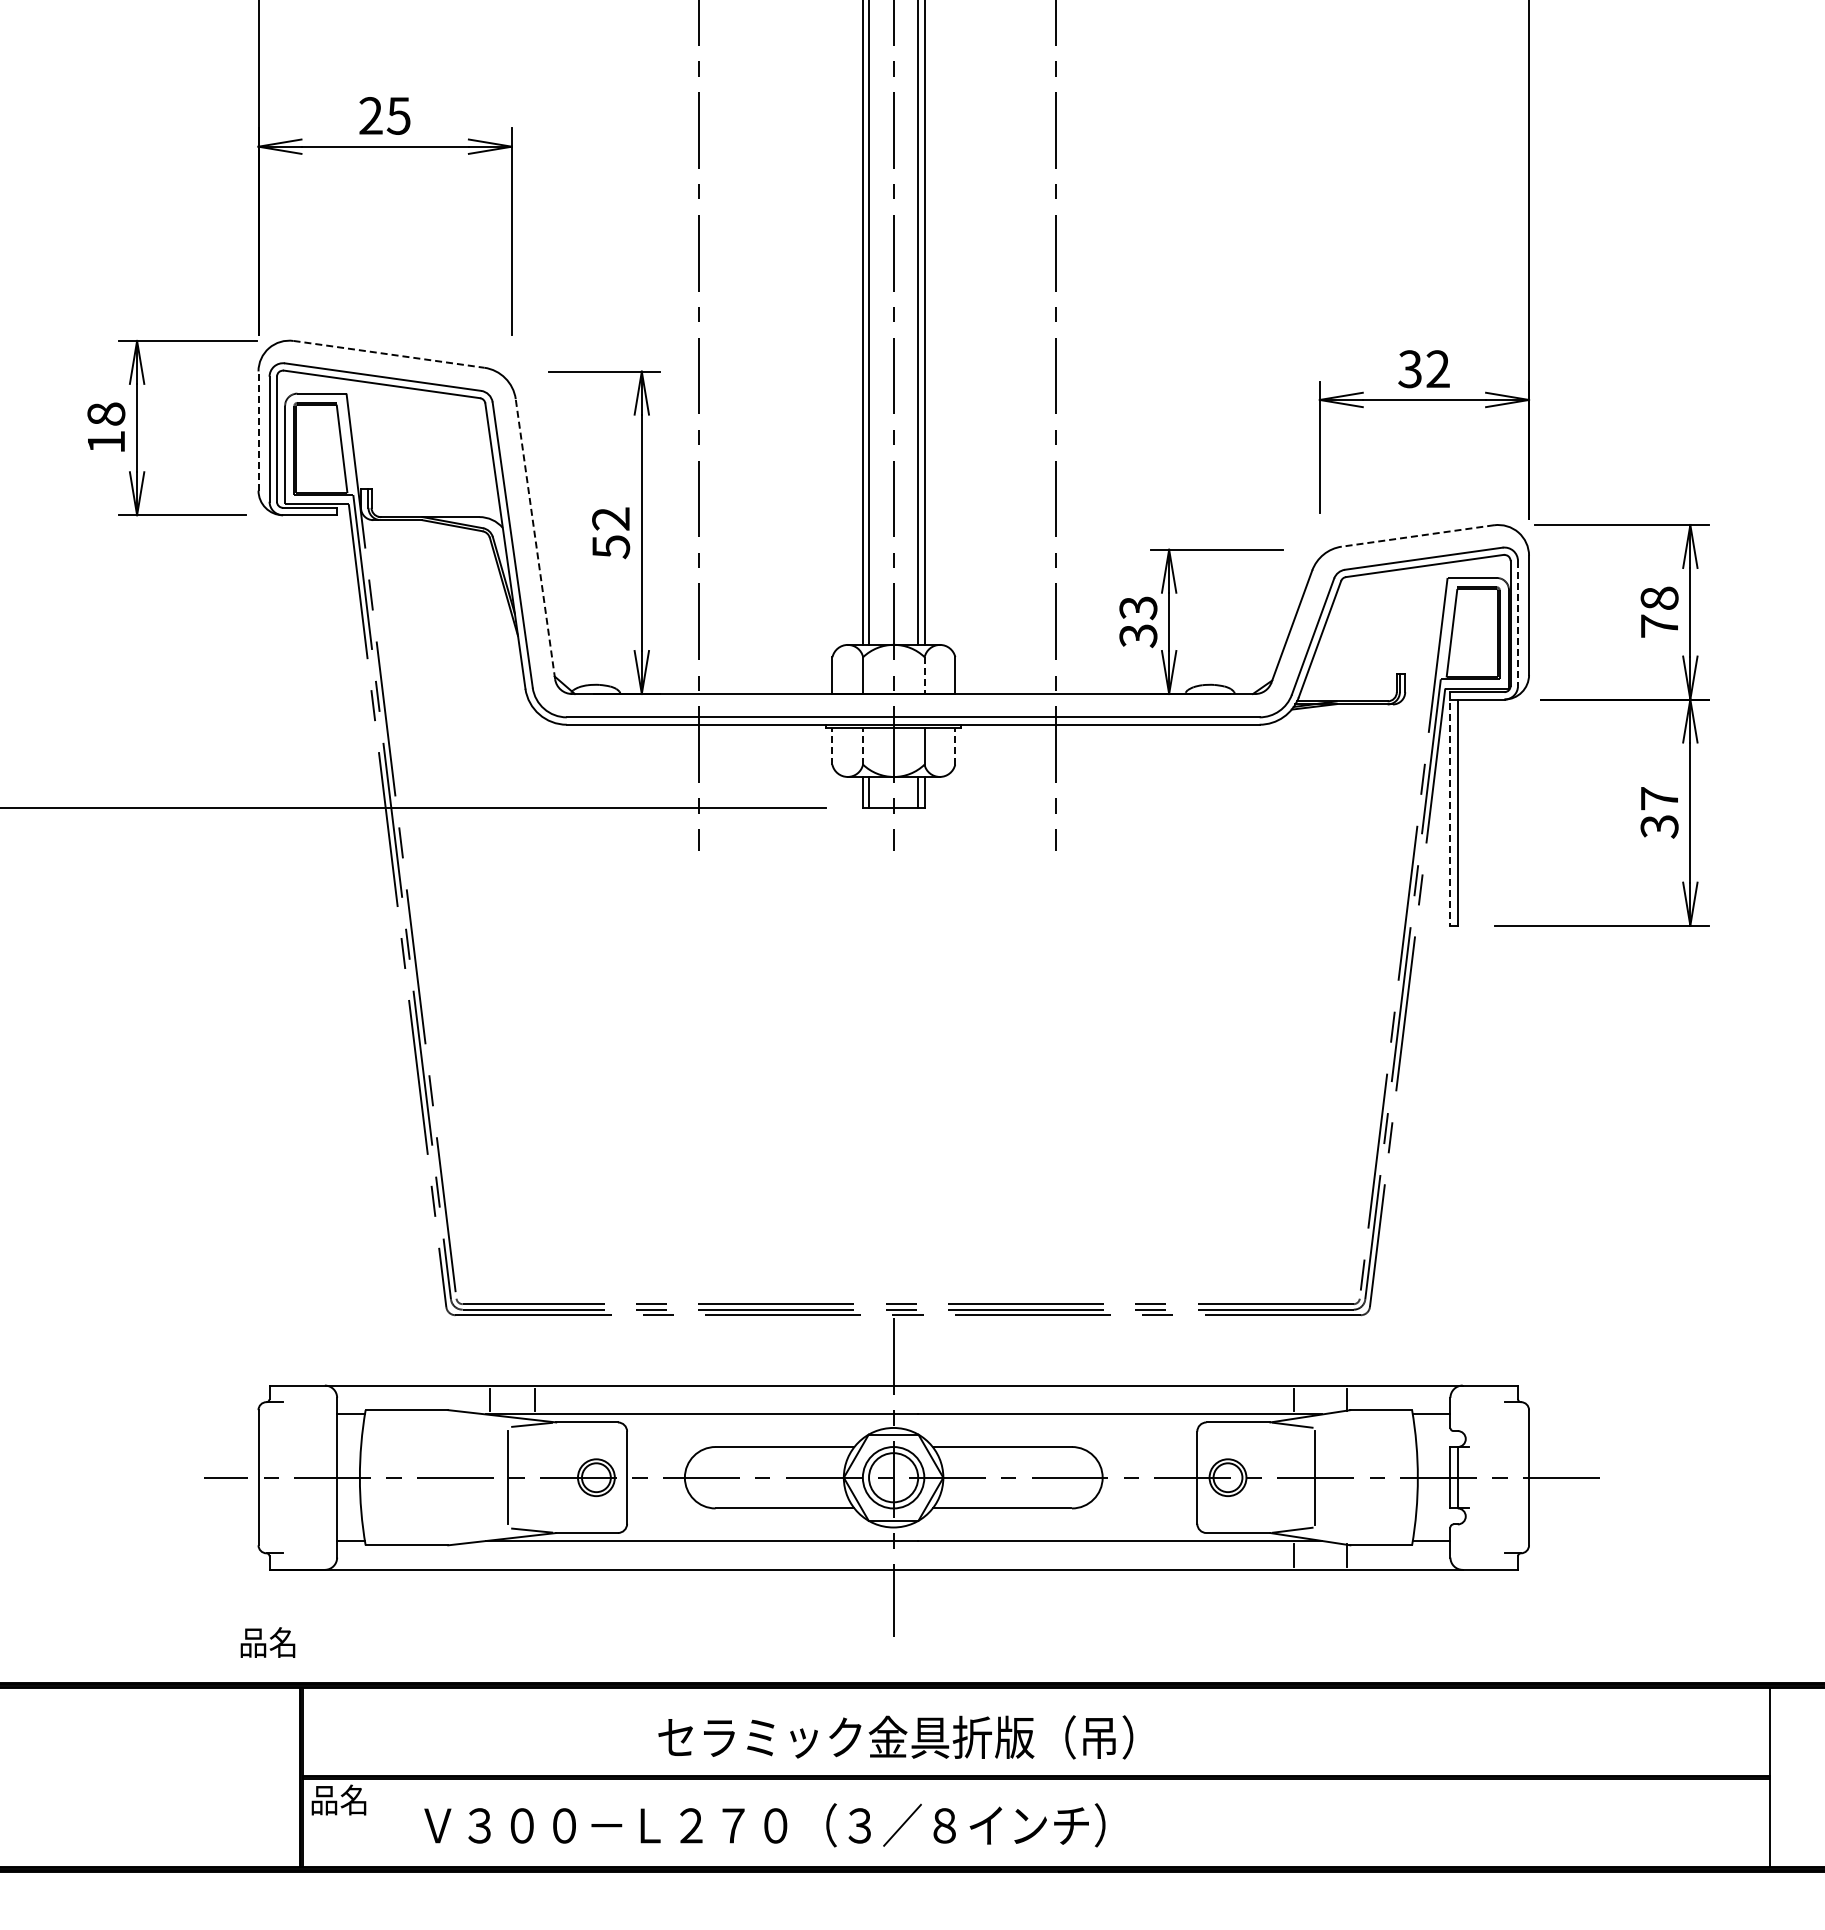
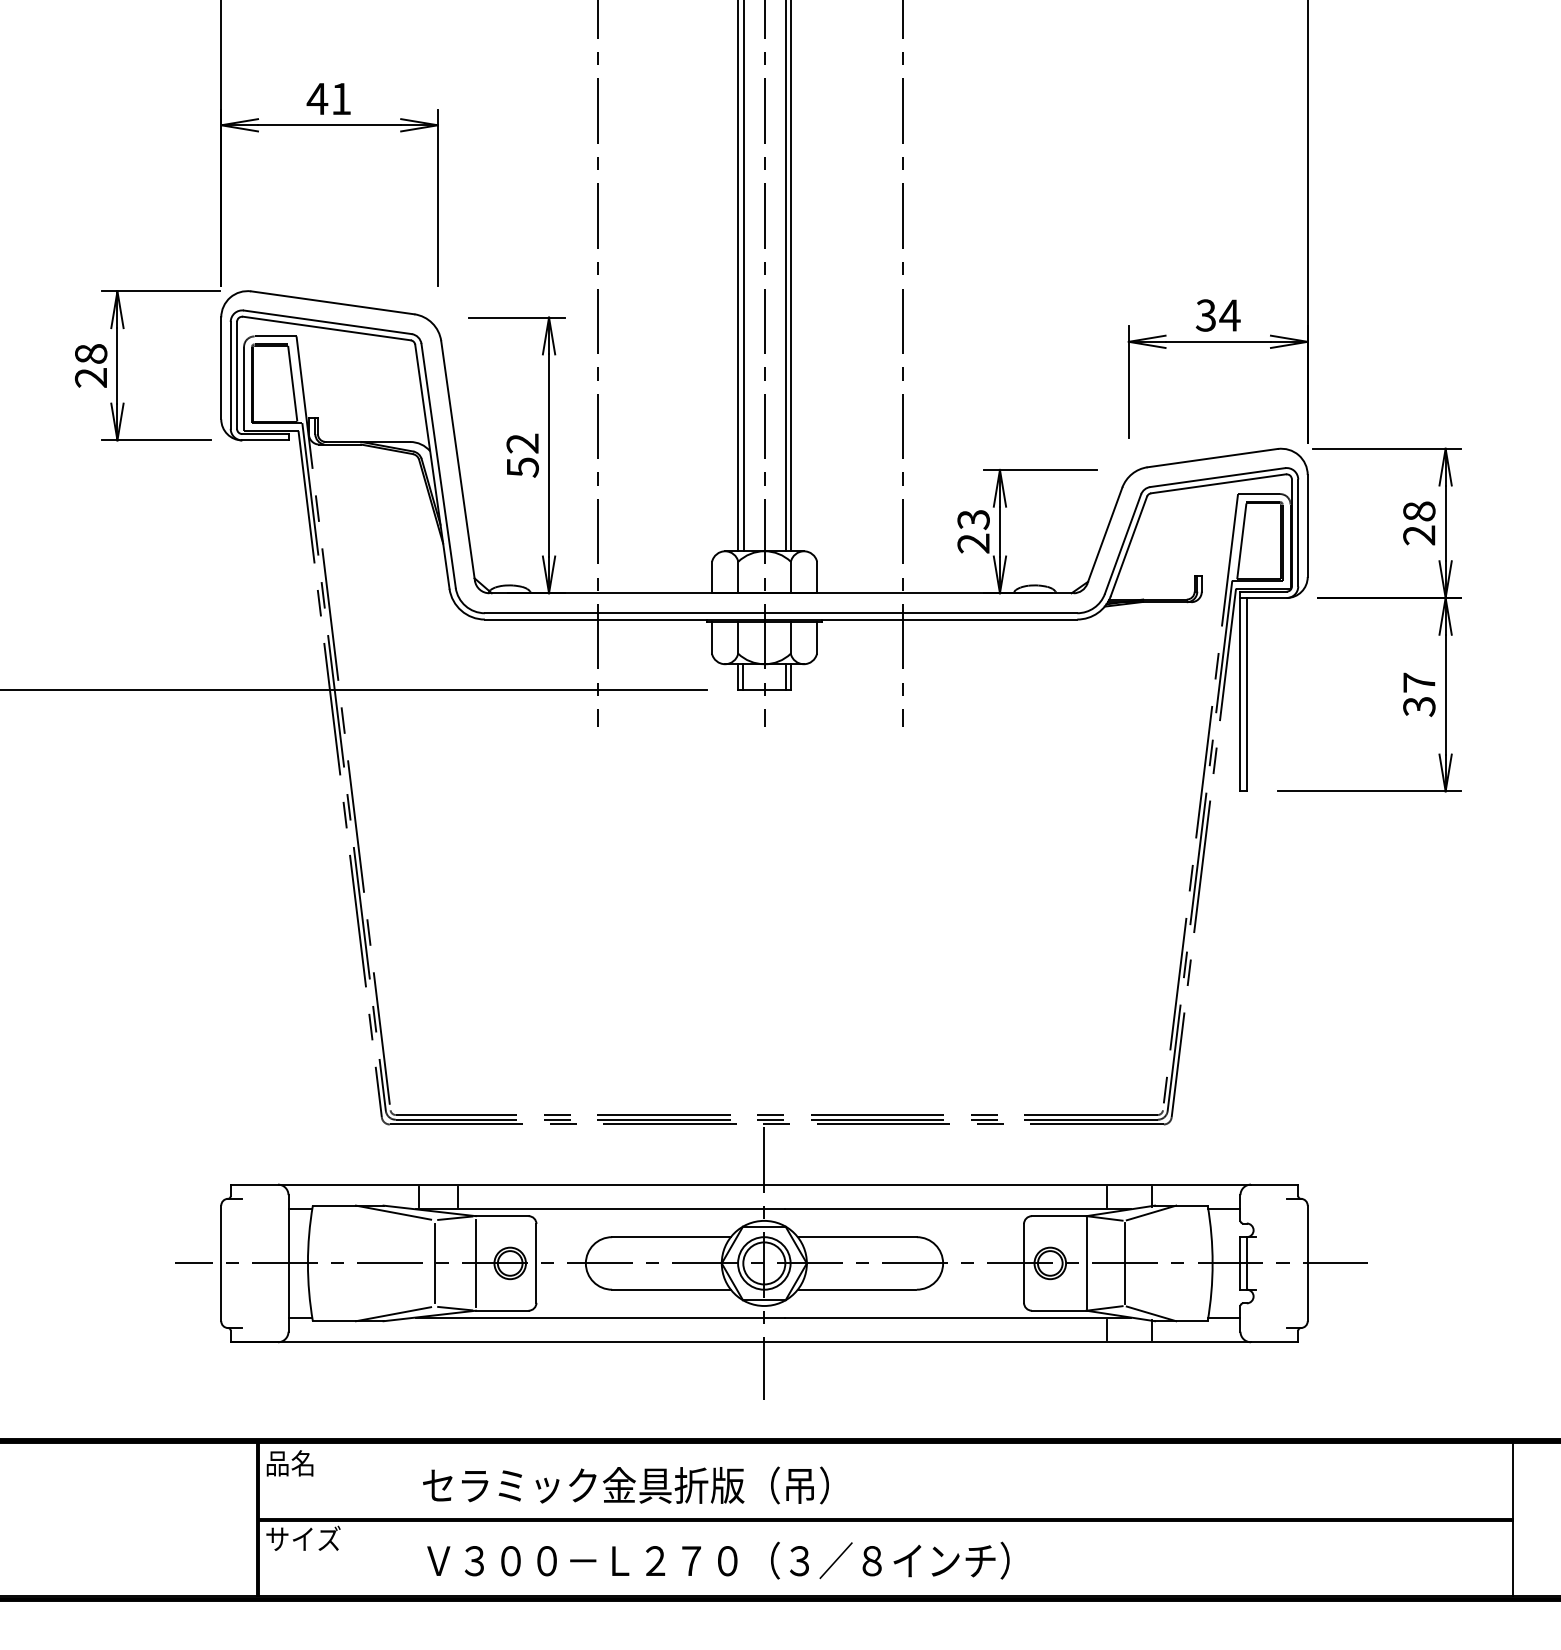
text: (384, 115) -> (329, 98), 25 -> 41
line: (389, 354) -> (333, 302), dashed -> solid
text: (1437, 368) -> (1229, 314), 32 -> 34
line: (258, 431) -> (221, 368), dashed -> solid
text: (105, 441) -> (90, 377), 18 -> 28
line: (1417, 535) -> (1212, 457), dashed -> solid
line: (535, 538) -> (458, 460), dashed -> solid
line: (1518, 624) -> (1298, 533), dashed -> solid
text: (1658, 625) -> (1418, 534), 78 -> 28
text: (1138, 636) -> (973, 544), 33 -> 23
line: (924, 676) -> (790, 578), dashed -> solid
line: (832, 745) -> (712, 637), dashed -> solid
line: (863, 745) -> (738, 637), dashed -> solid
line: (955, 745) -> (817, 637), dashed -> solid
line: (1450, 808) -> (1240, 691), dashed -> solid
line: (459, 1418) -> (393, 1212), added
line: (1346, 1418) -> (1151, 1212), added
line: (556, 1477) -> (476, 1263), added
line: (1270, 1477) -> (1086, 1263), added
line: (459, 1536) -> (393, 1313), added
line: (1346, 1536) -> (1151, 1313), added
text: (267, 1642) -> (289, 1463), moved
text: (895, 1737) -> (625, 1485), moved
text: (354, 1799) -> (303, 1538), 品名 -> サイズ
text: (764, 1825) -> (718, 1560), moved

